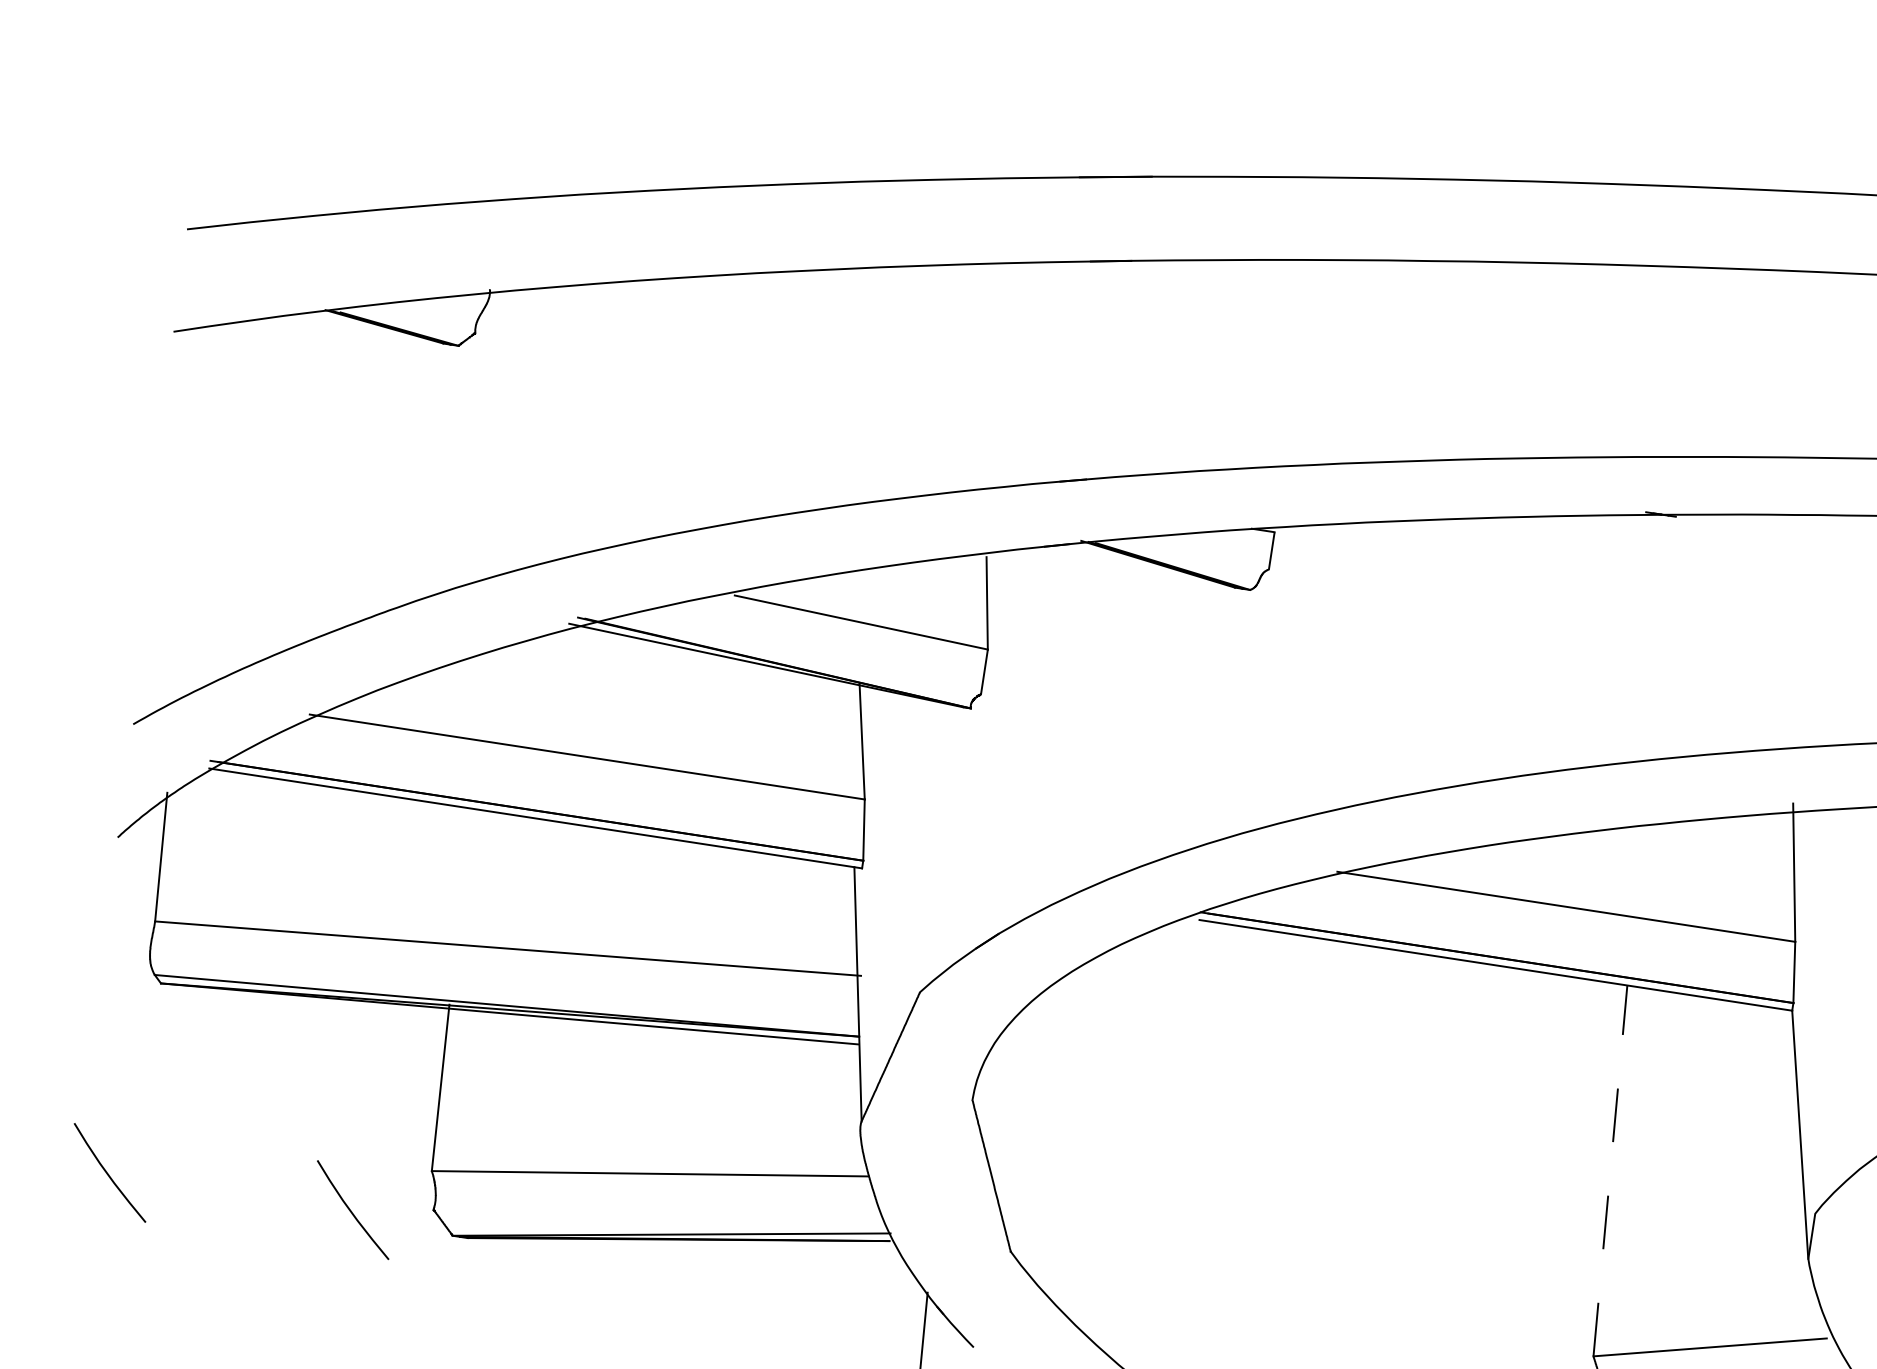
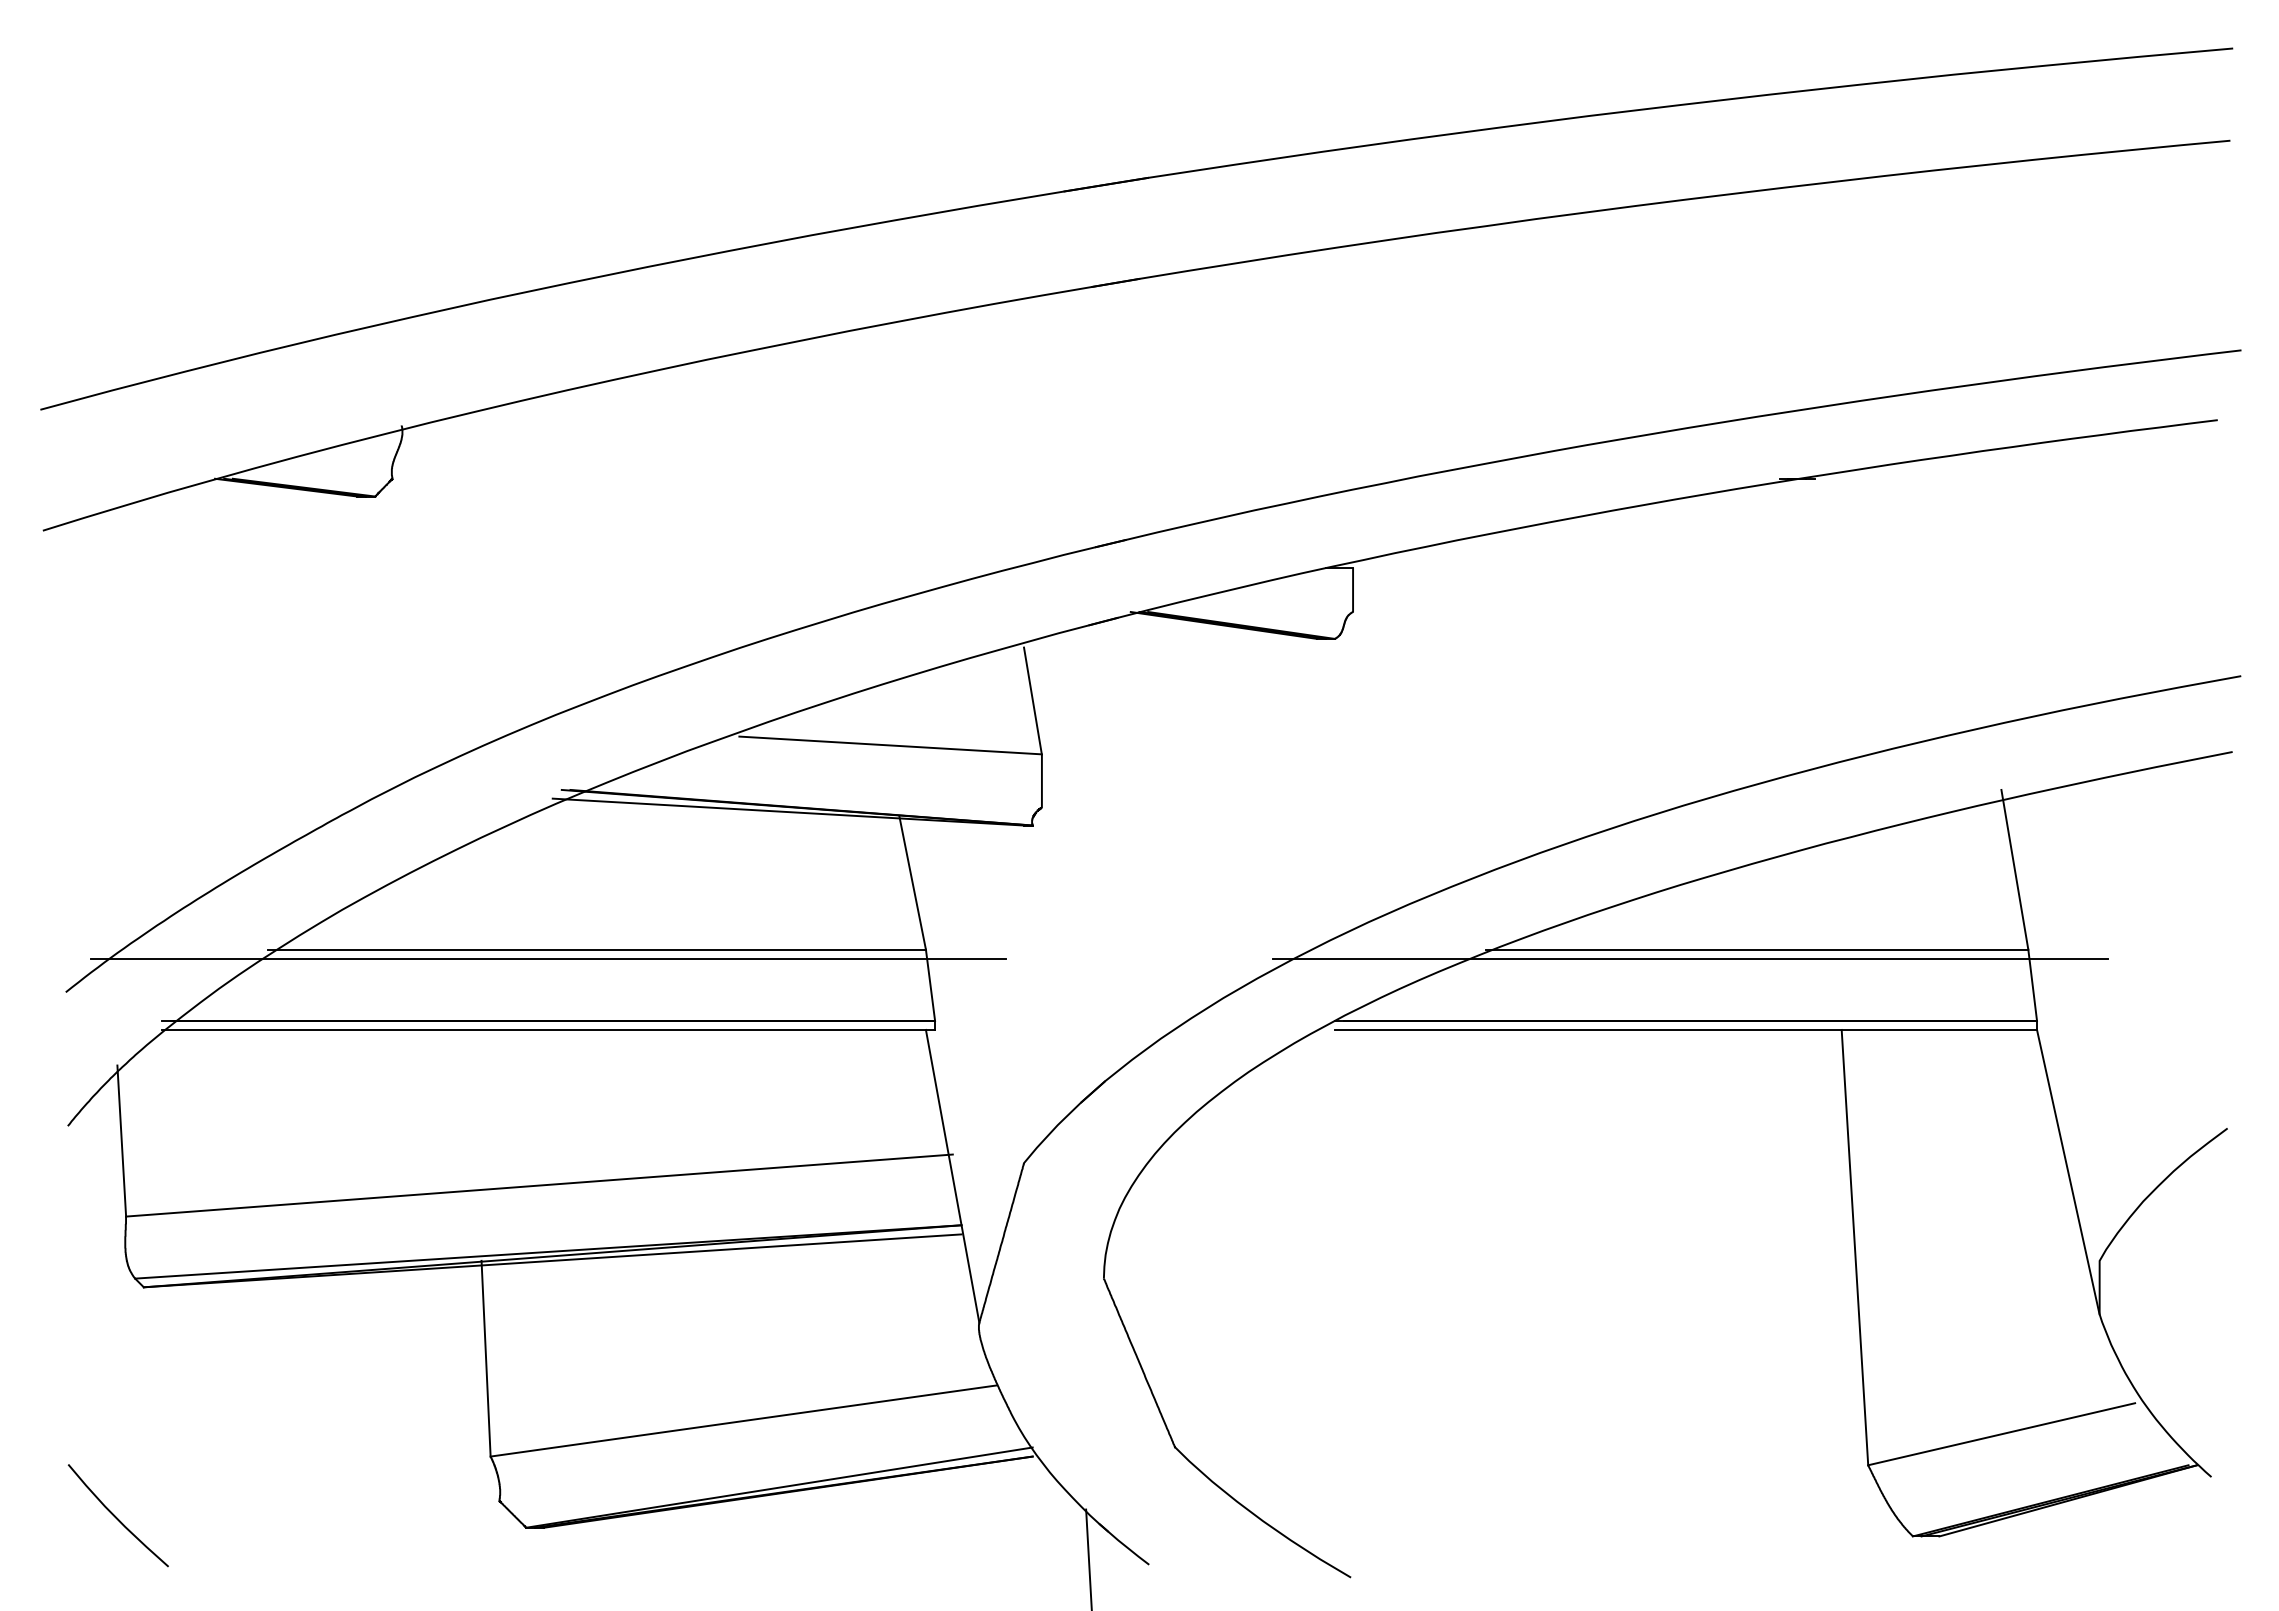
line: (545, 758) -> (548, 958), added
line: (1508, 905) -> (1690, 958), added
line: (1610, 1170) -> (1854, 1247), dashed -> solid
curve: (351, 1210) -> (404, 1516), removed

